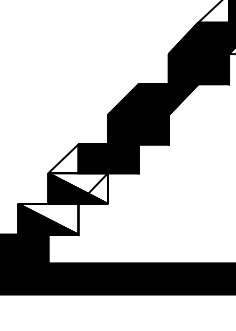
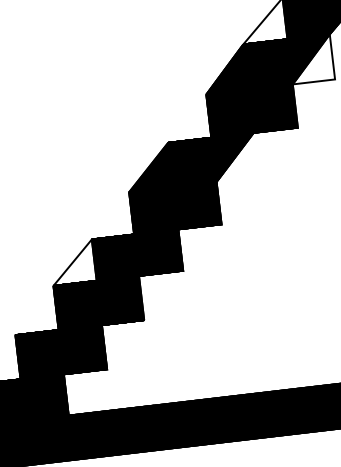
fill: (77, 188) -> (97, 302), added
fill: (48, 219) -> (61, 352), added

